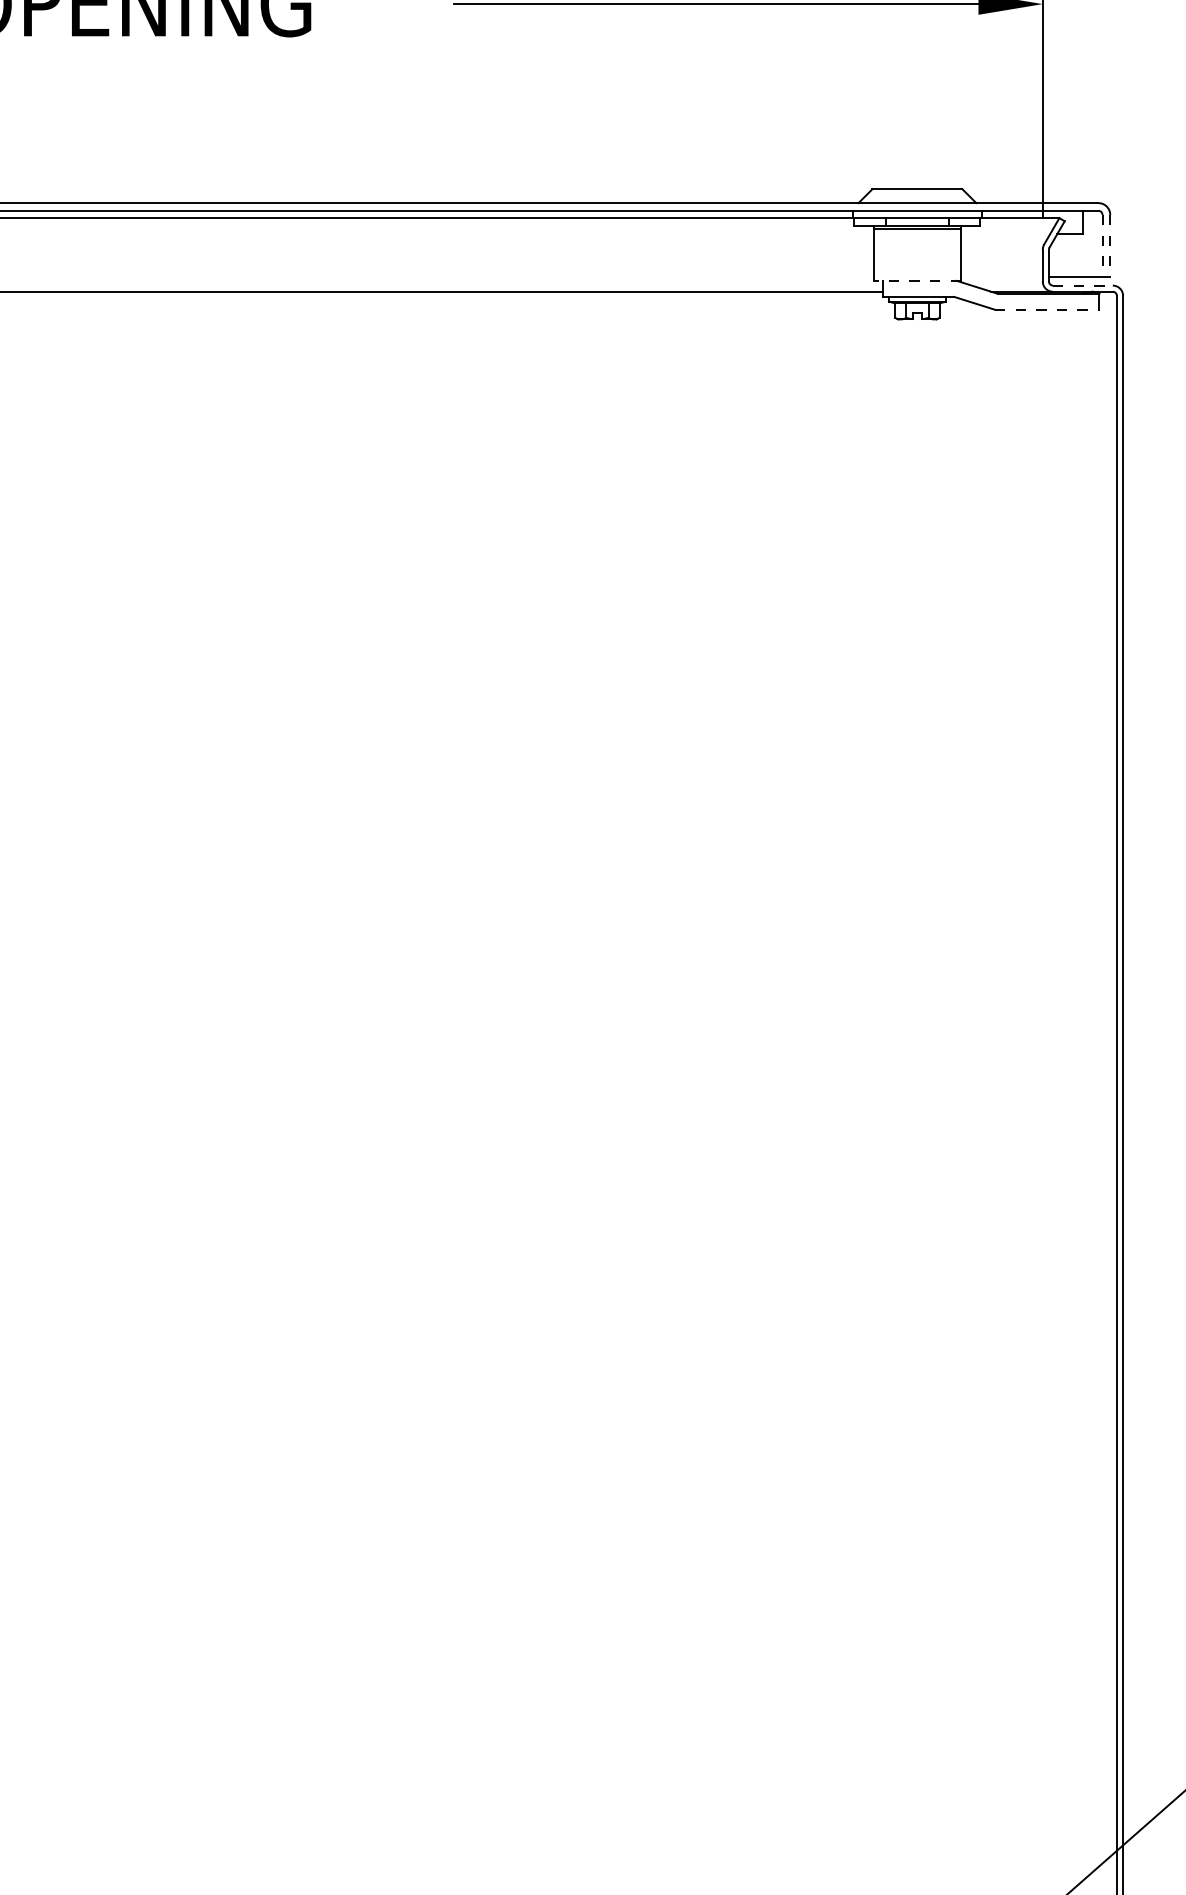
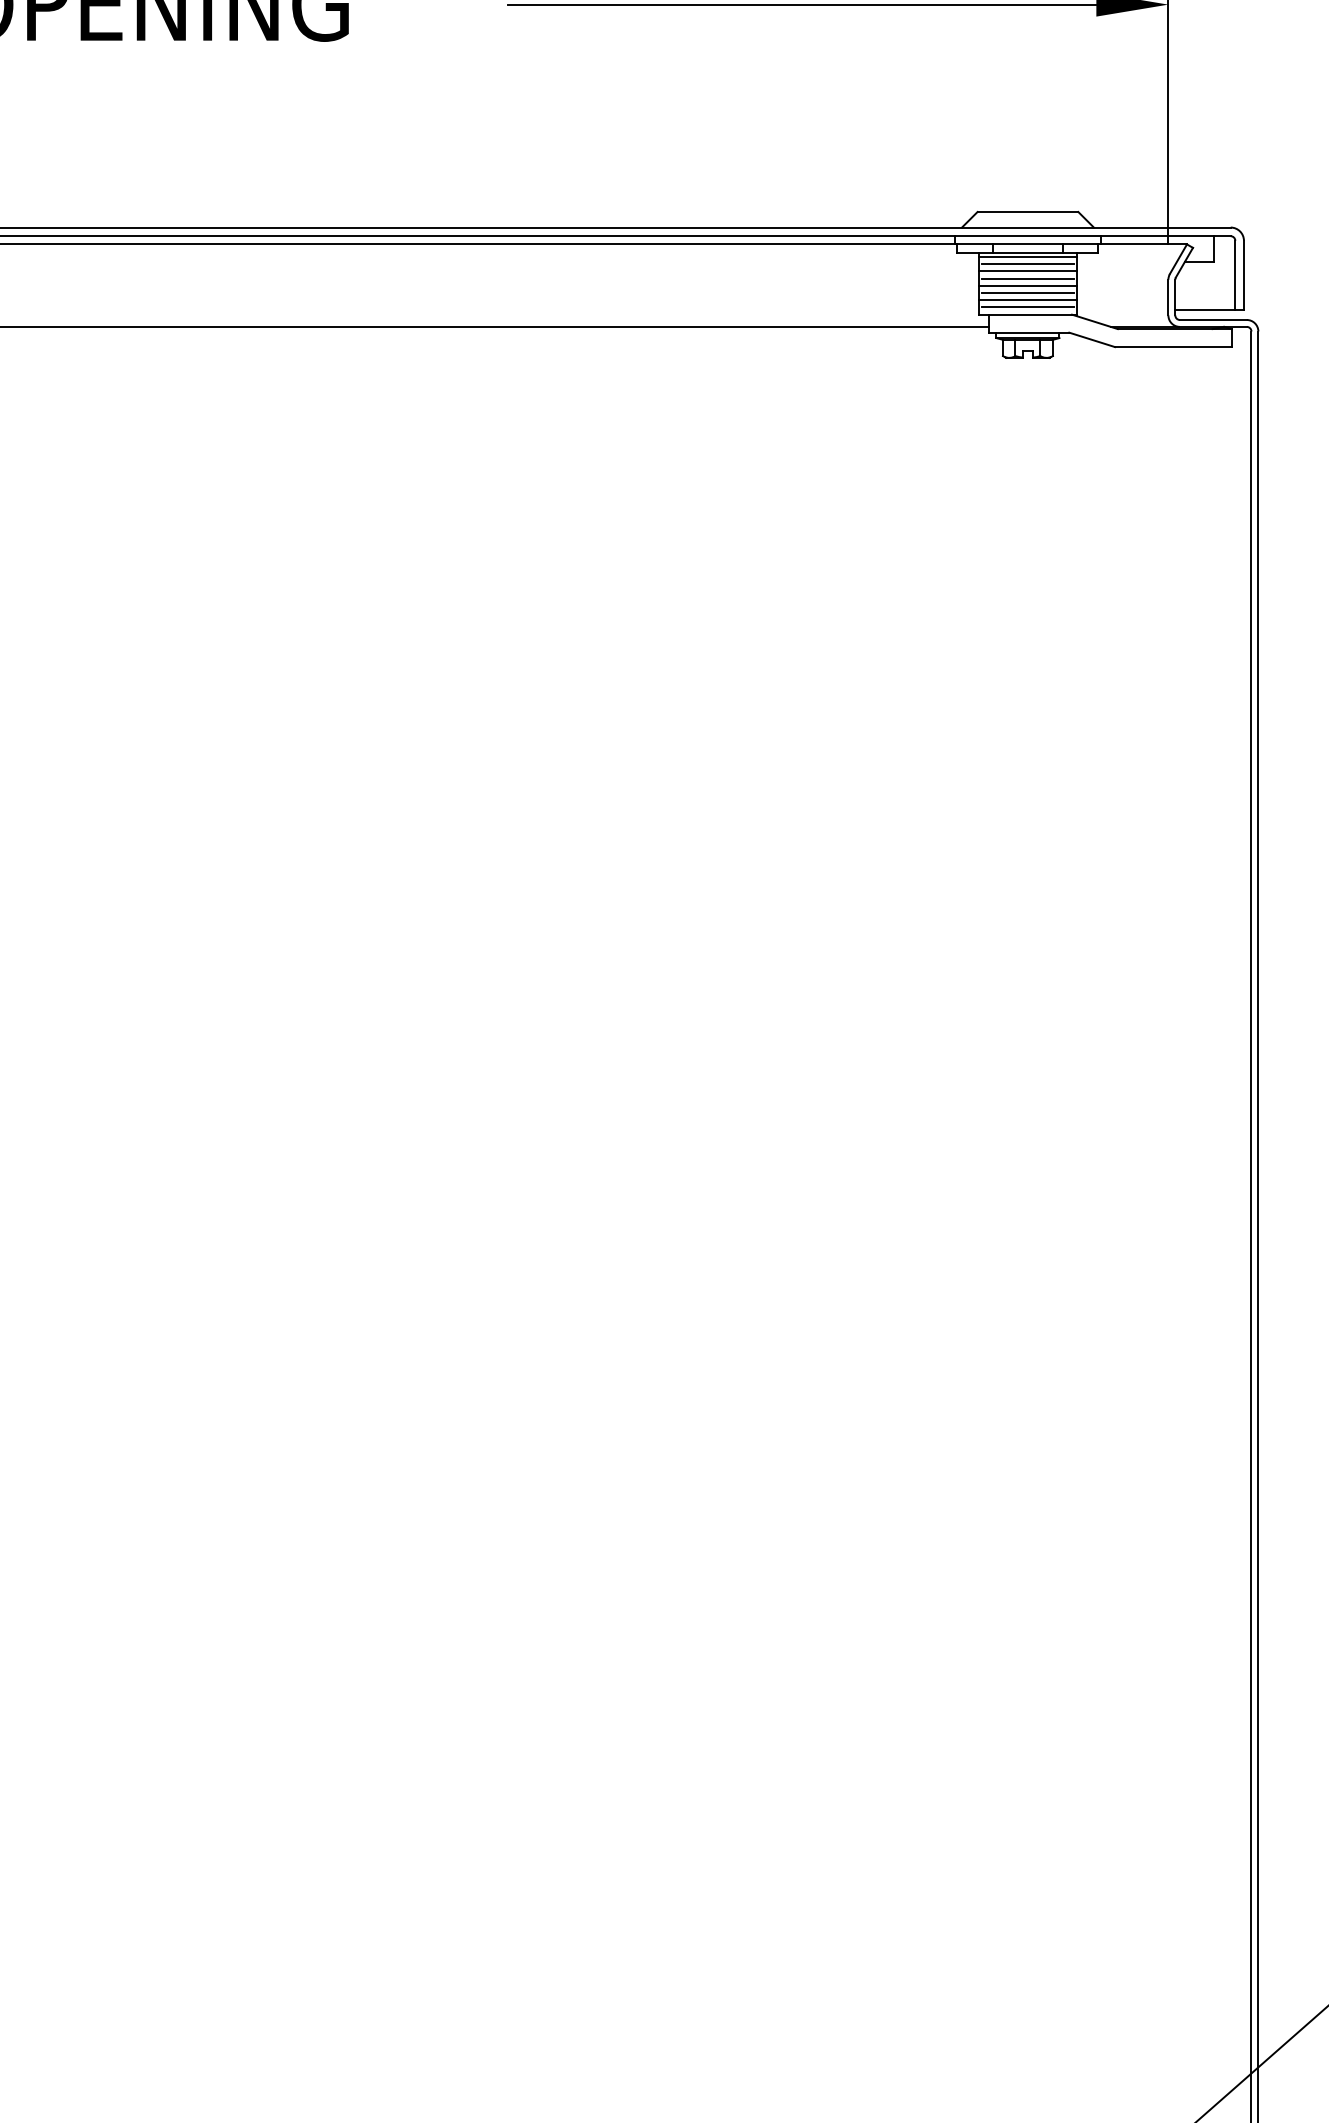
line: (917, 235) -> (1028, 263), added
line: (917, 242) -> (1028, 271), added
line: (1102, 246) -> (1235, 276), dashed -> solid
line: (1110, 246) -> (1244, 276), dashed -> solid
line: (917, 248) -> (1028, 278), added
line: (917, 255) -> (1028, 286), added
line: (917, 261) -> (1028, 292), added
line: (917, 268) -> (1028, 300), added
line: (917, 274) -> (1028, 307), added
line: (916, 280) -> (1026, 314), dashed -> solid
line: (1082, 285) -> (1212, 319), dashed -> solid
line: (1047, 309) -> (1173, 346), dashed -> solid

